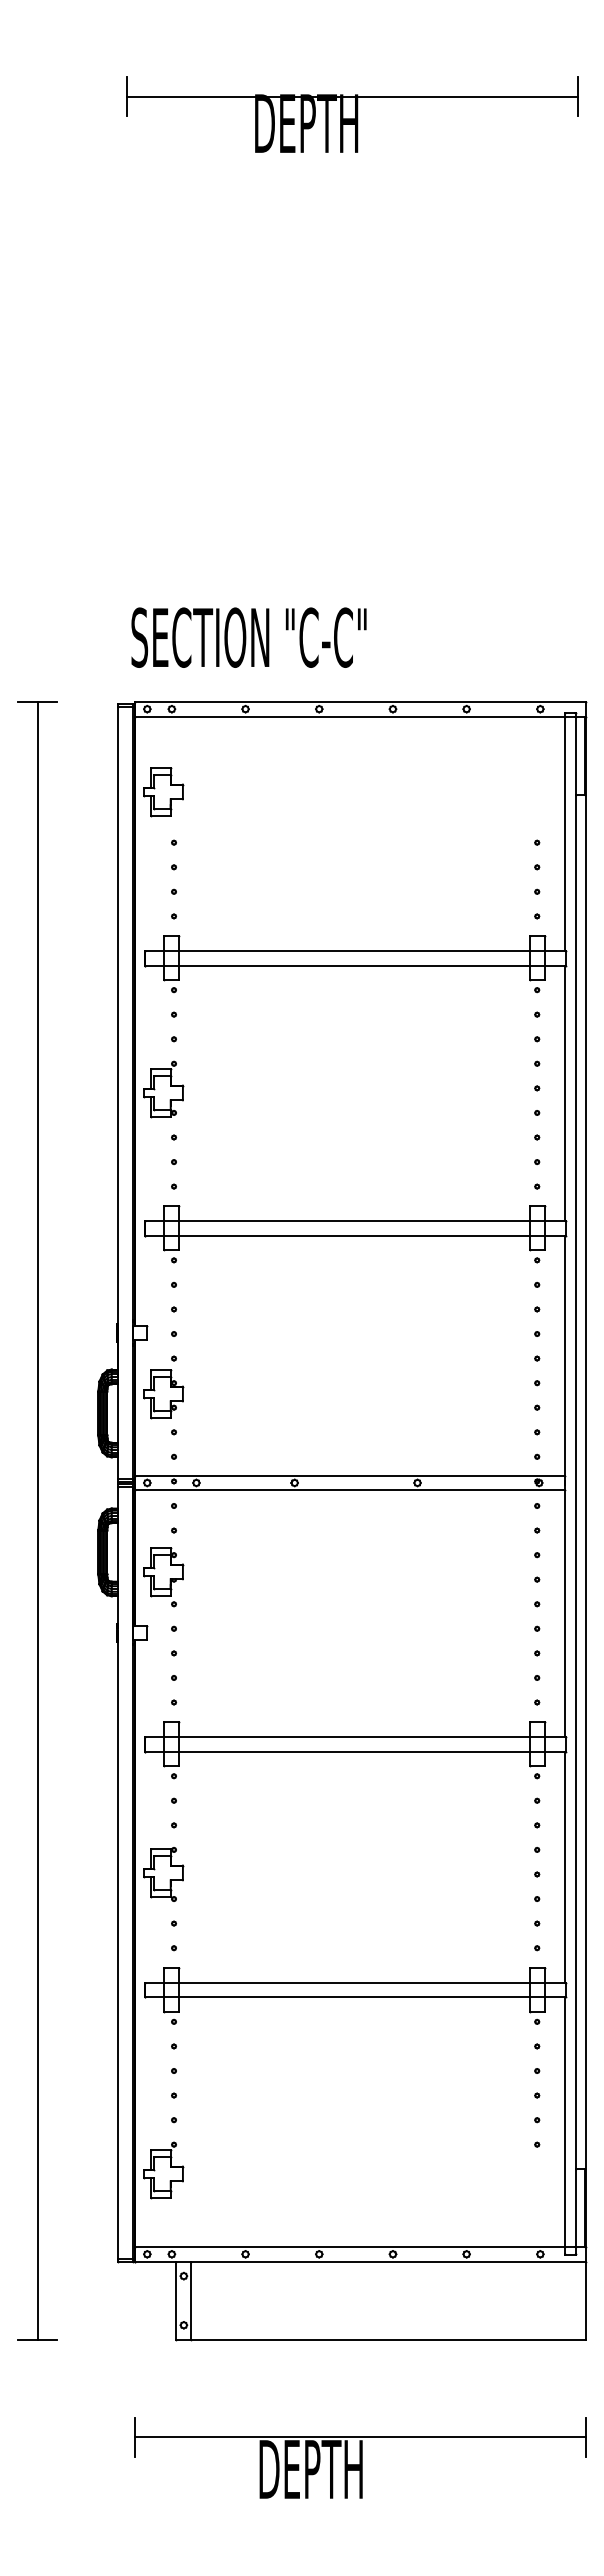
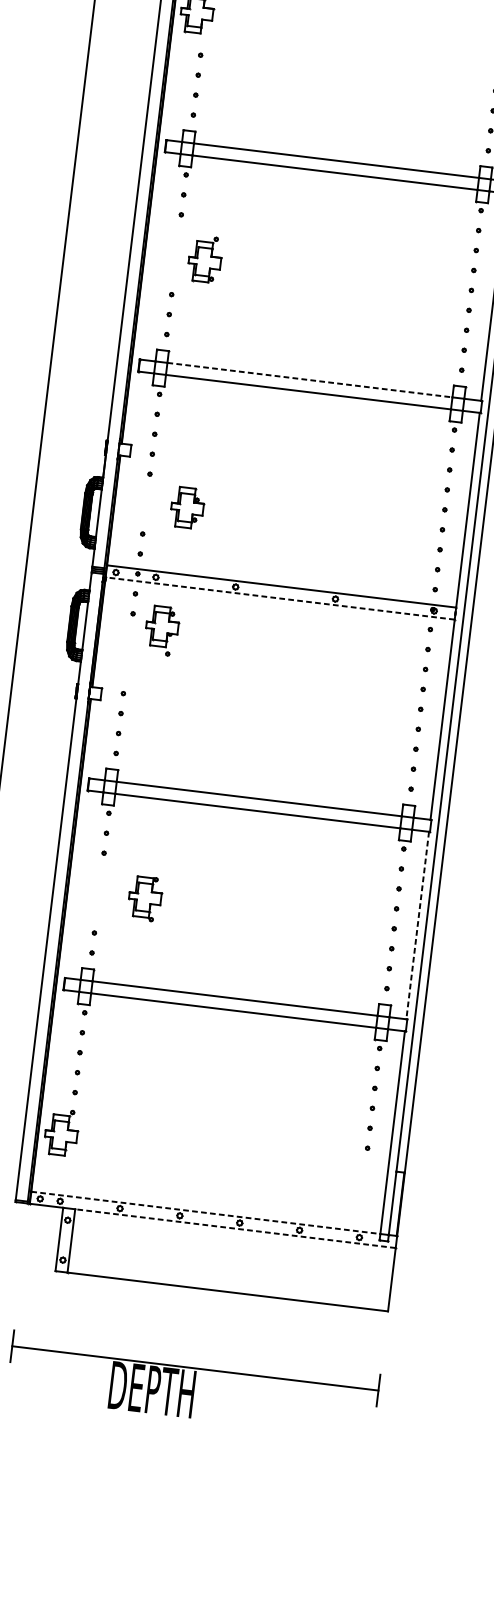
part: (163, 1089) -> (205, 259), moved
line: (354, 1220) -> (310, 379), solid -> dashed
part: (163, 1394) -> (187, 508), moved
line: (350, 1490) -> (280, 598), solid -> dashed
part: (163, 1577) -> (161, 631), moved
line: (565, 1867) -> (417, 925), solid -> dashed
part: (163, 1874) -> (145, 898), moved
line: (350, 2246) -> (206, 1212), solid -> dashed
line: (388, 2261) -> (235, 1228), solid -> dashed

